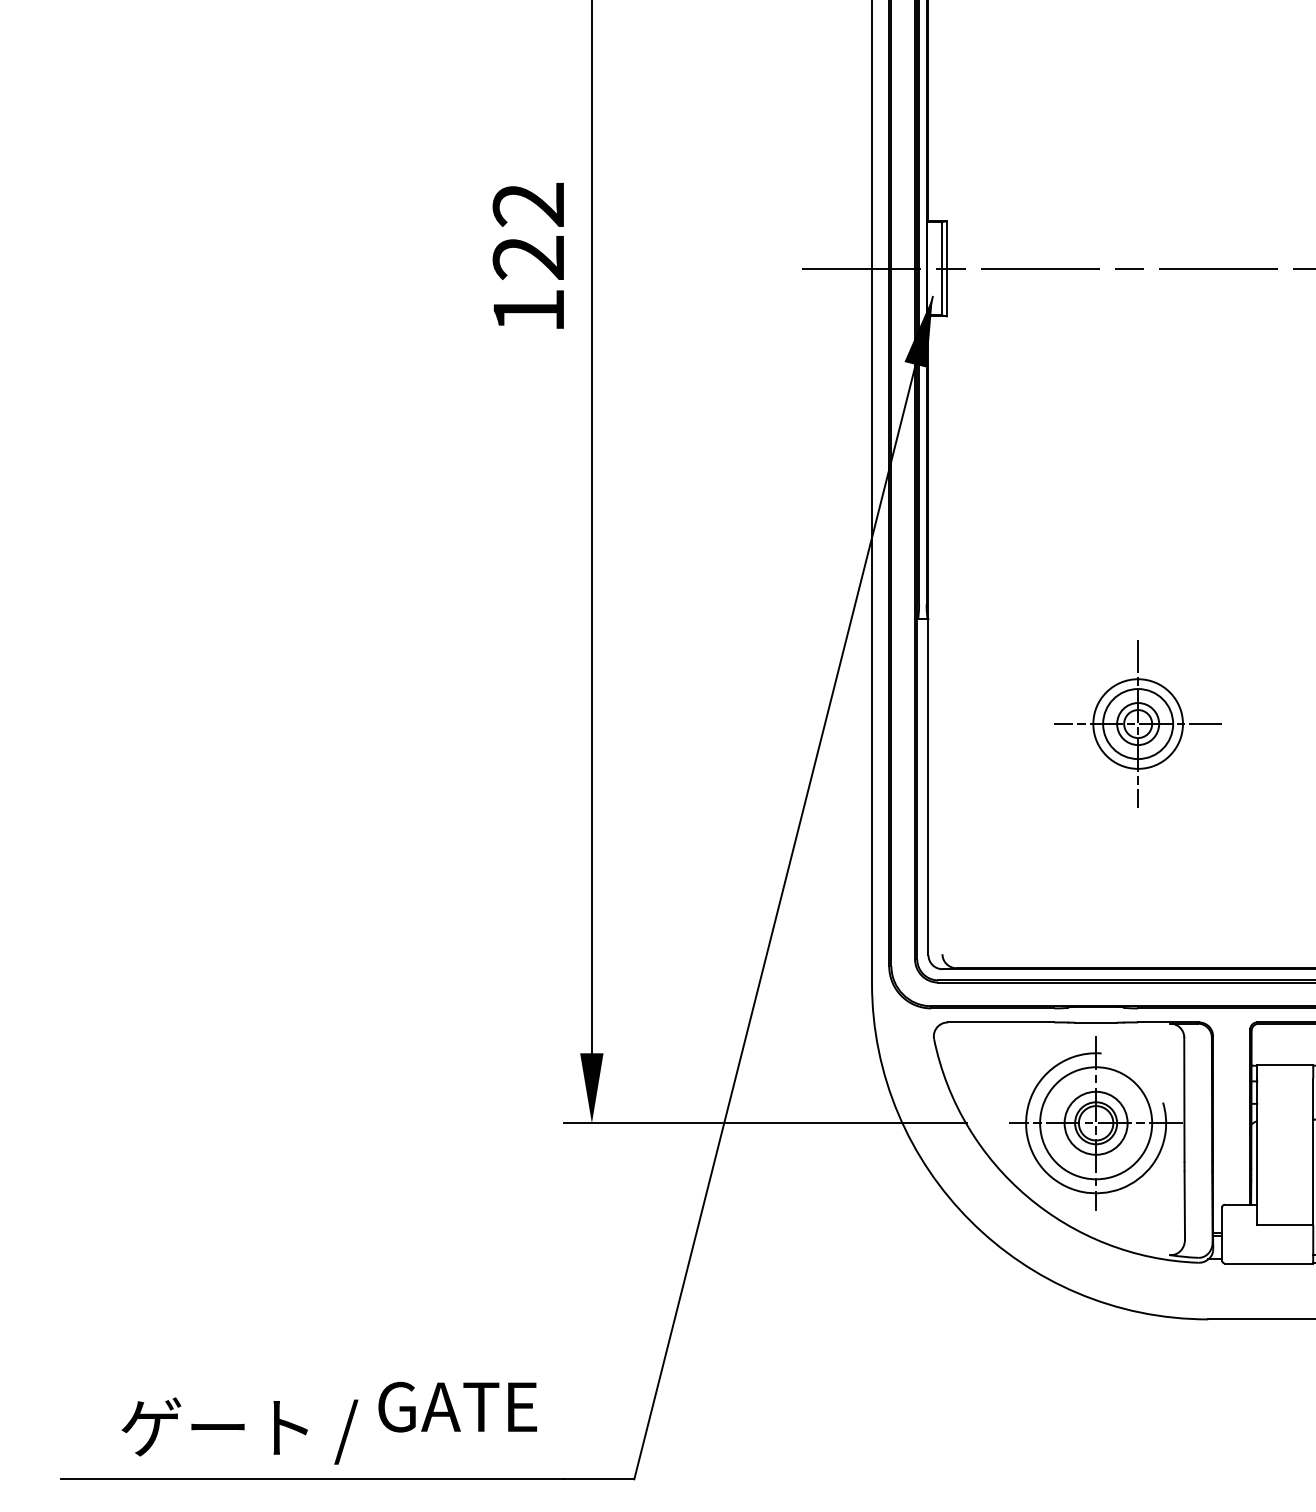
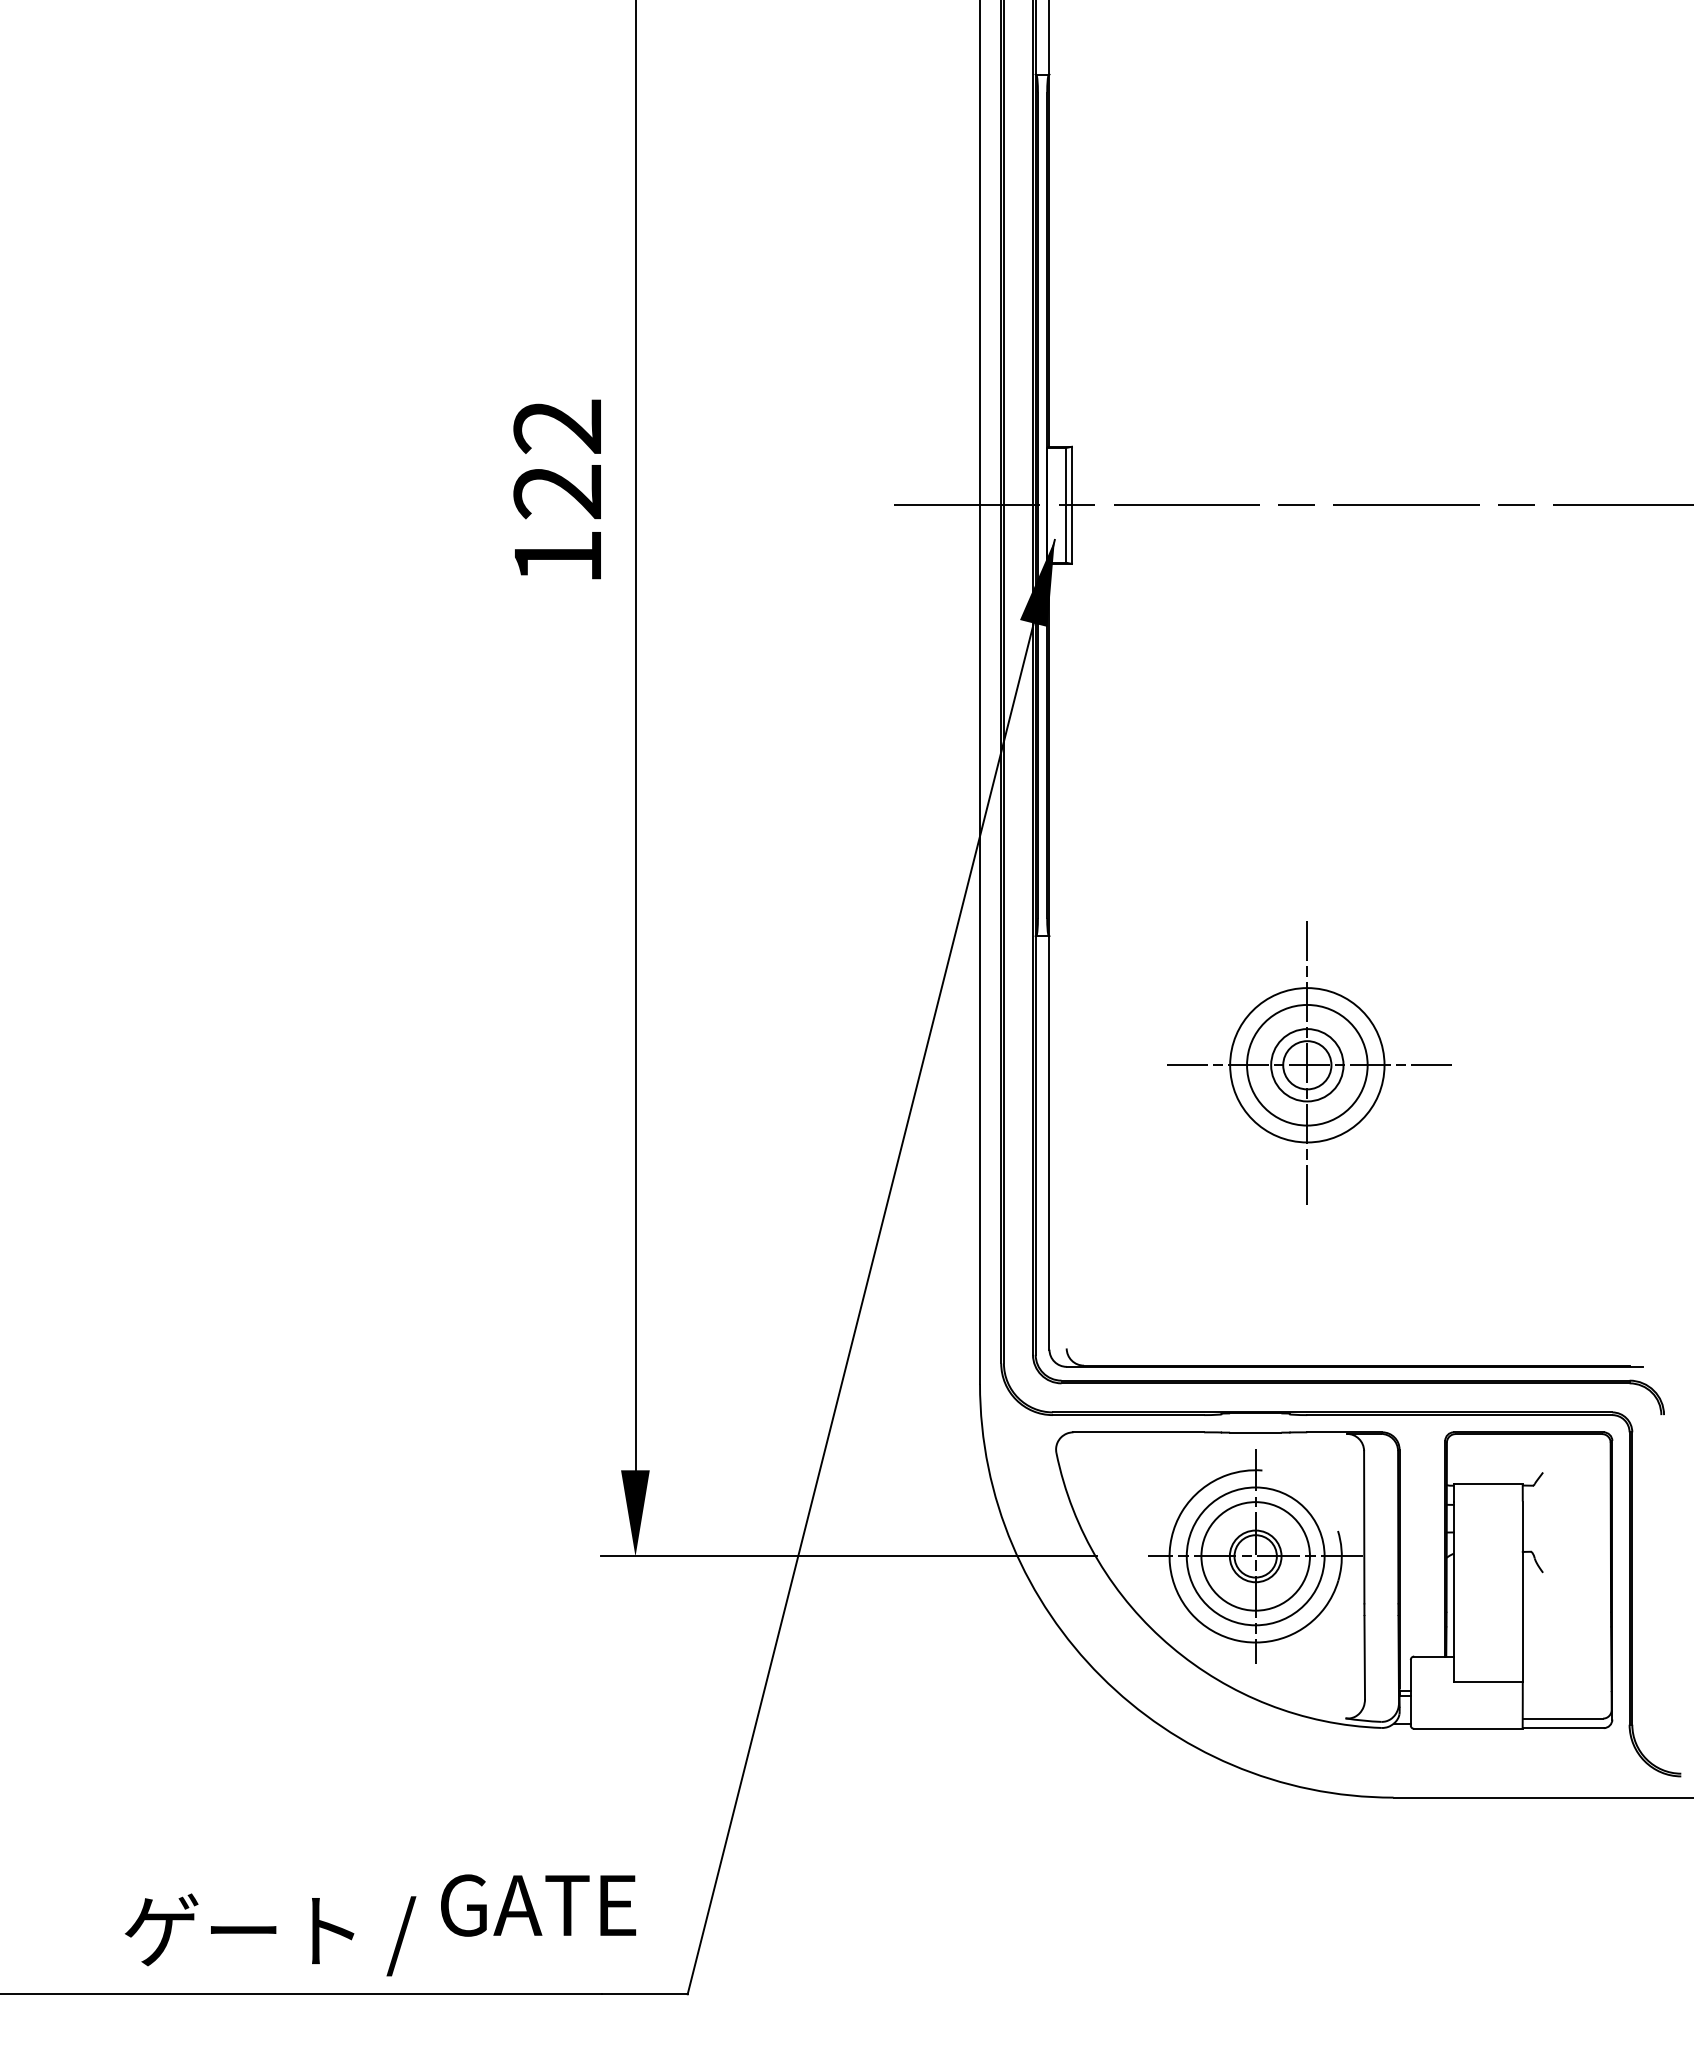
part: (1138, 724) -> (1307, 1065), size x1.4
circle: (1095, 1123) -> (1255, 1556), size x1.4
text: (329, 1423) -> (380, 1925), moved

